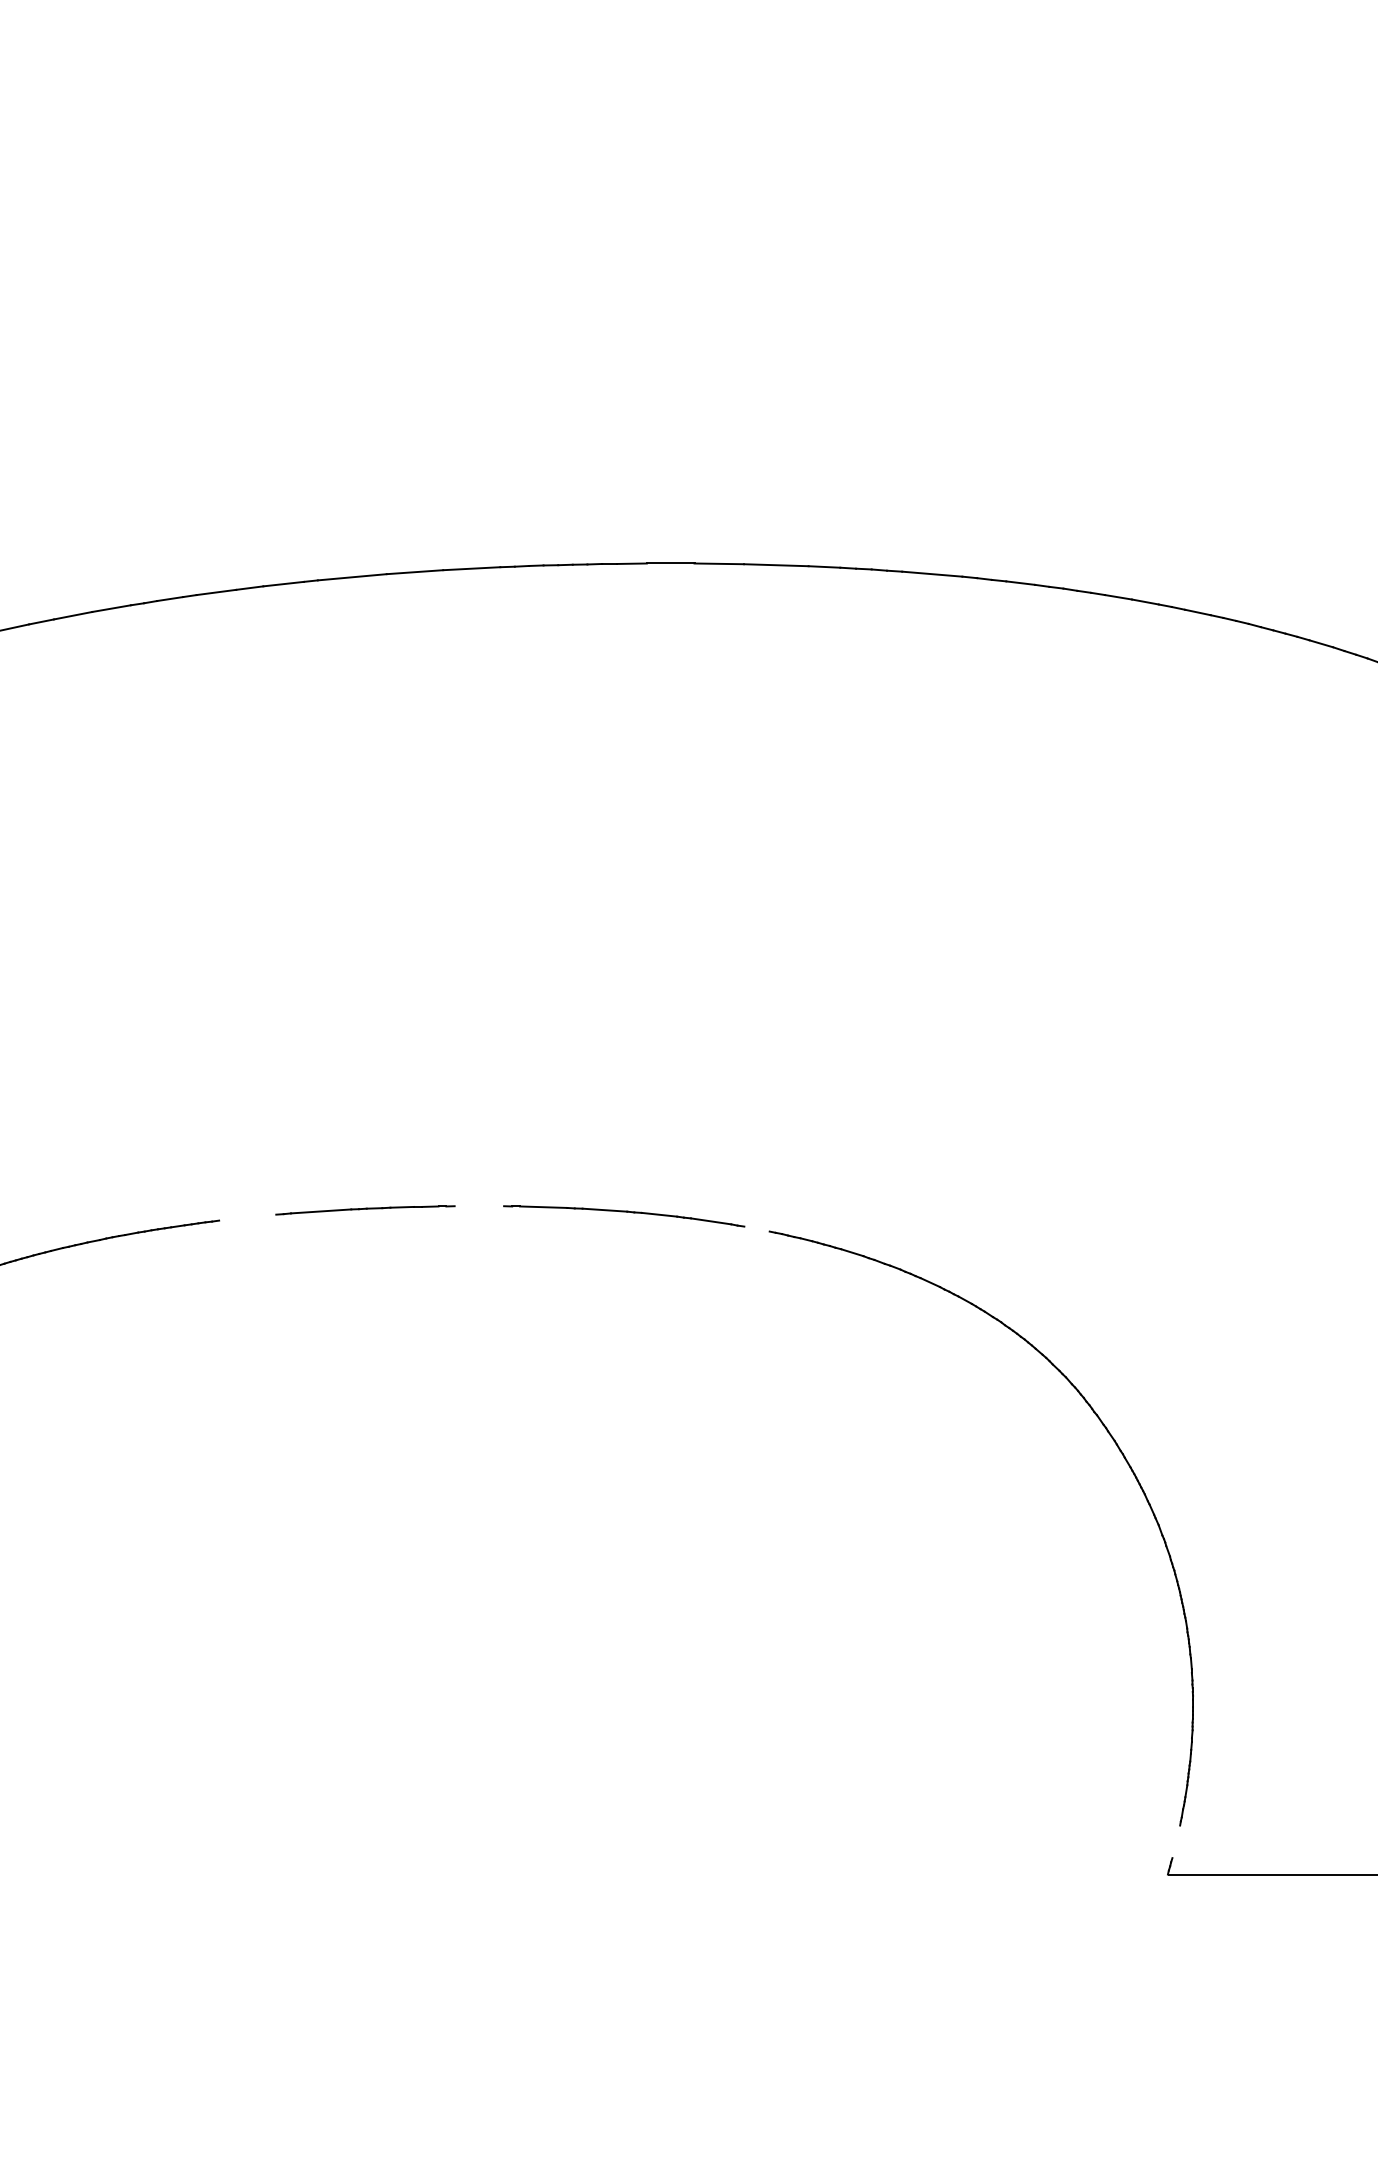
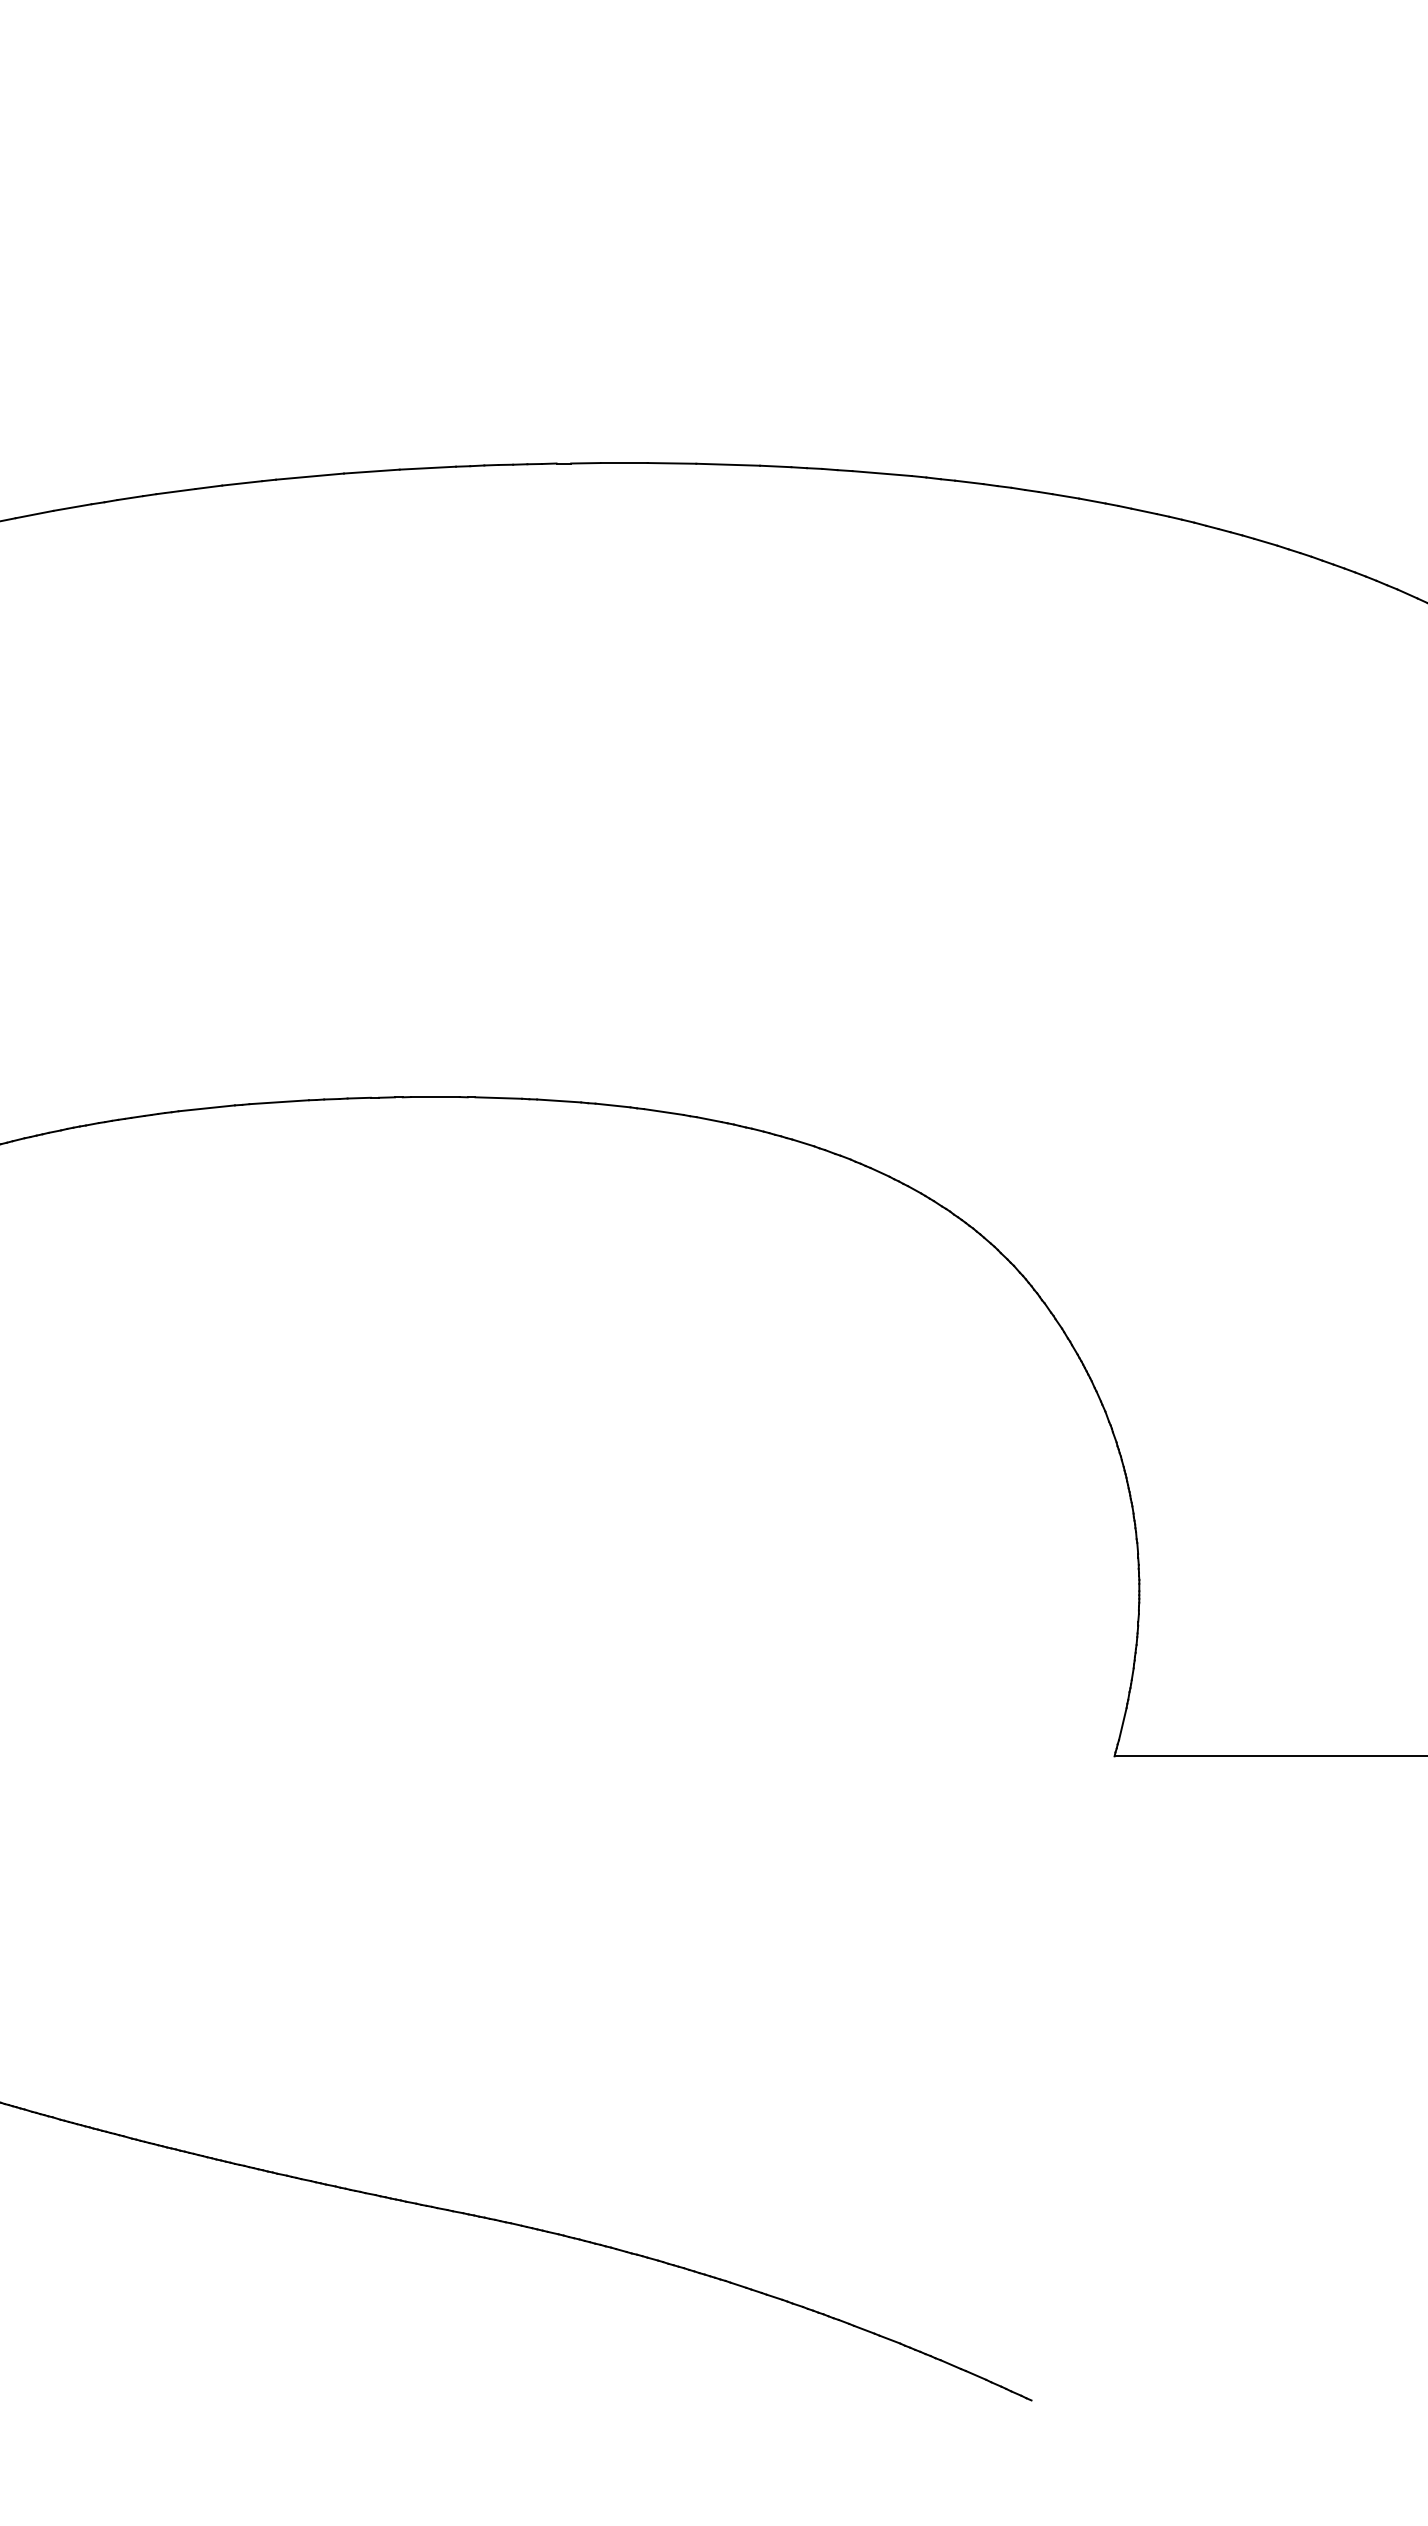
line: (478, 1206) -> (434, 1097), added
line: (247, 1217) -> (206, 1108), added
line: (756, 1228) -> (708, 1119), added
line: (1175, 1842) -> (1122, 1724), added

